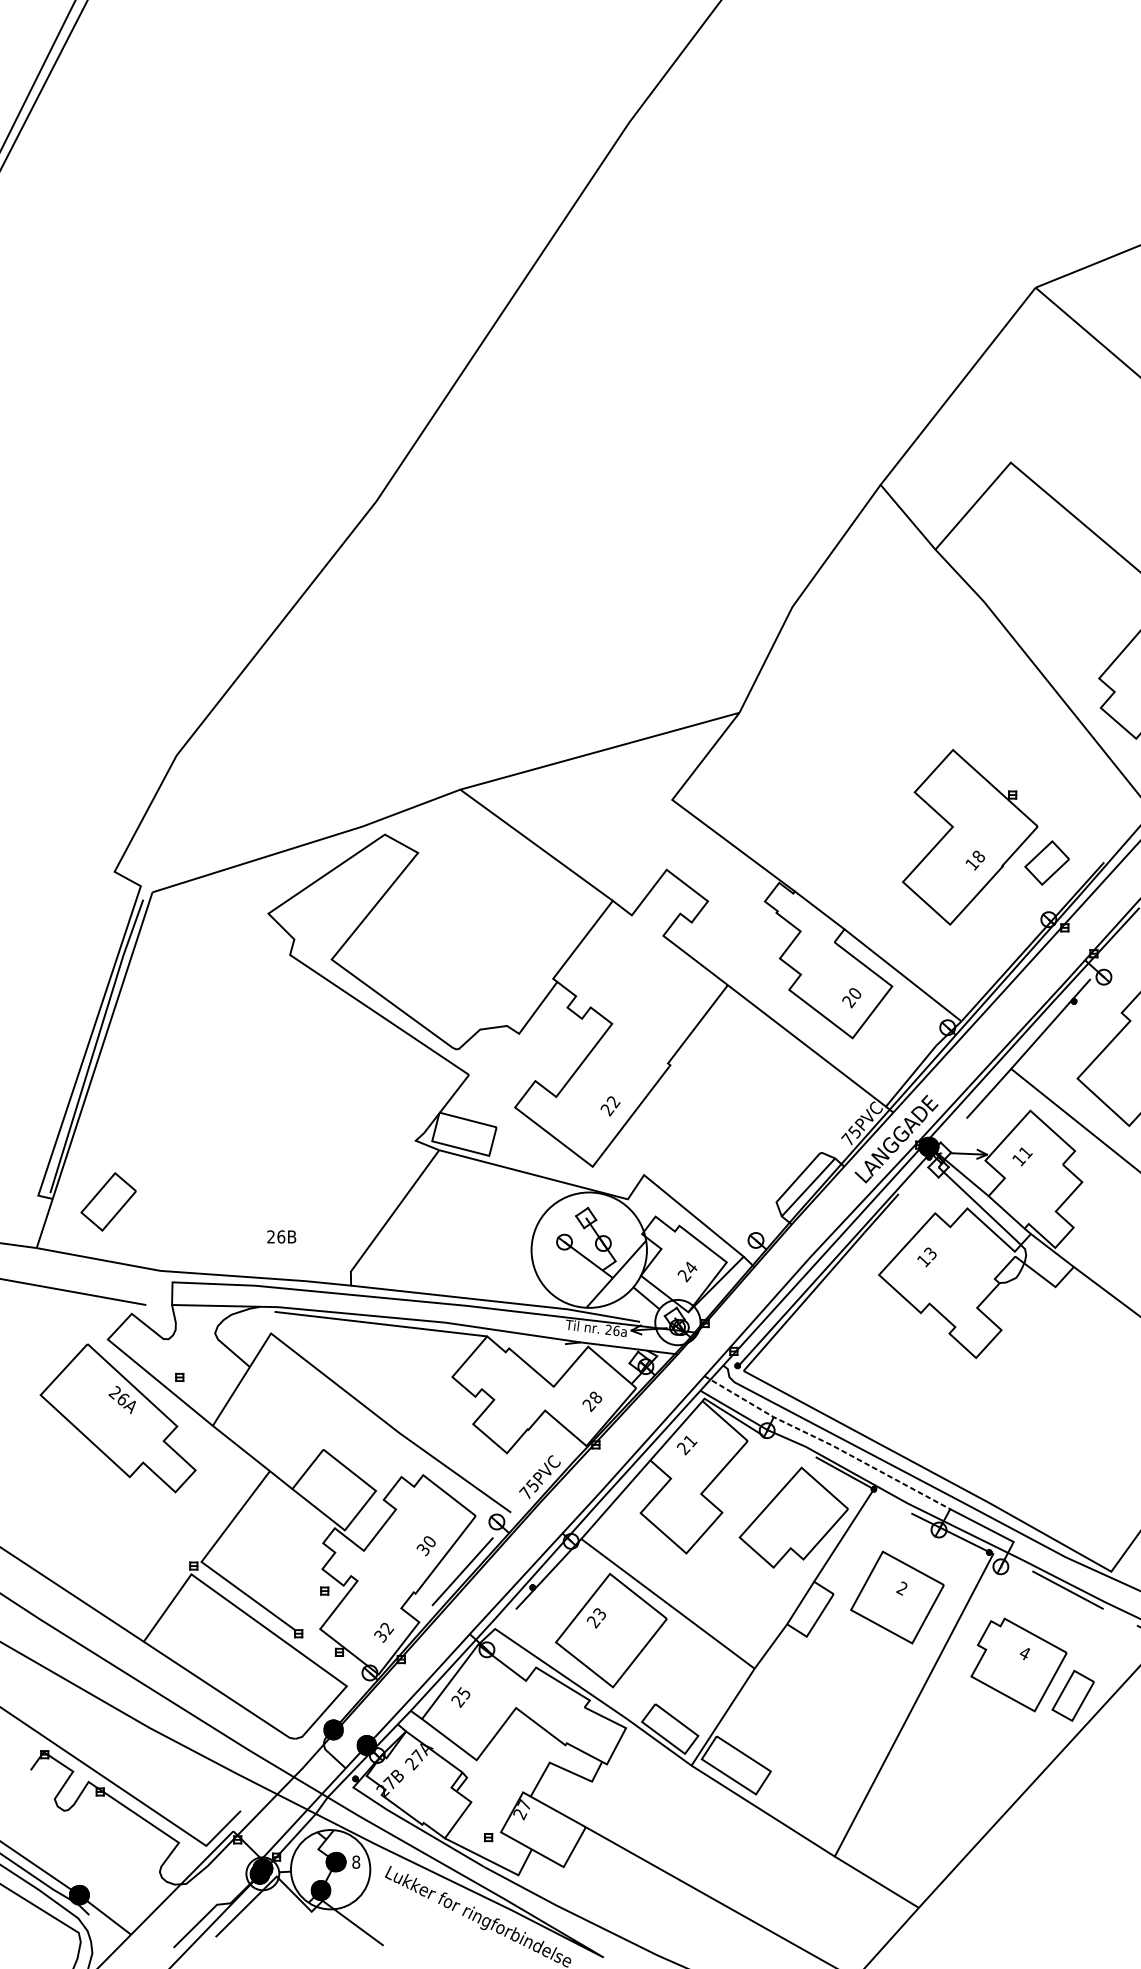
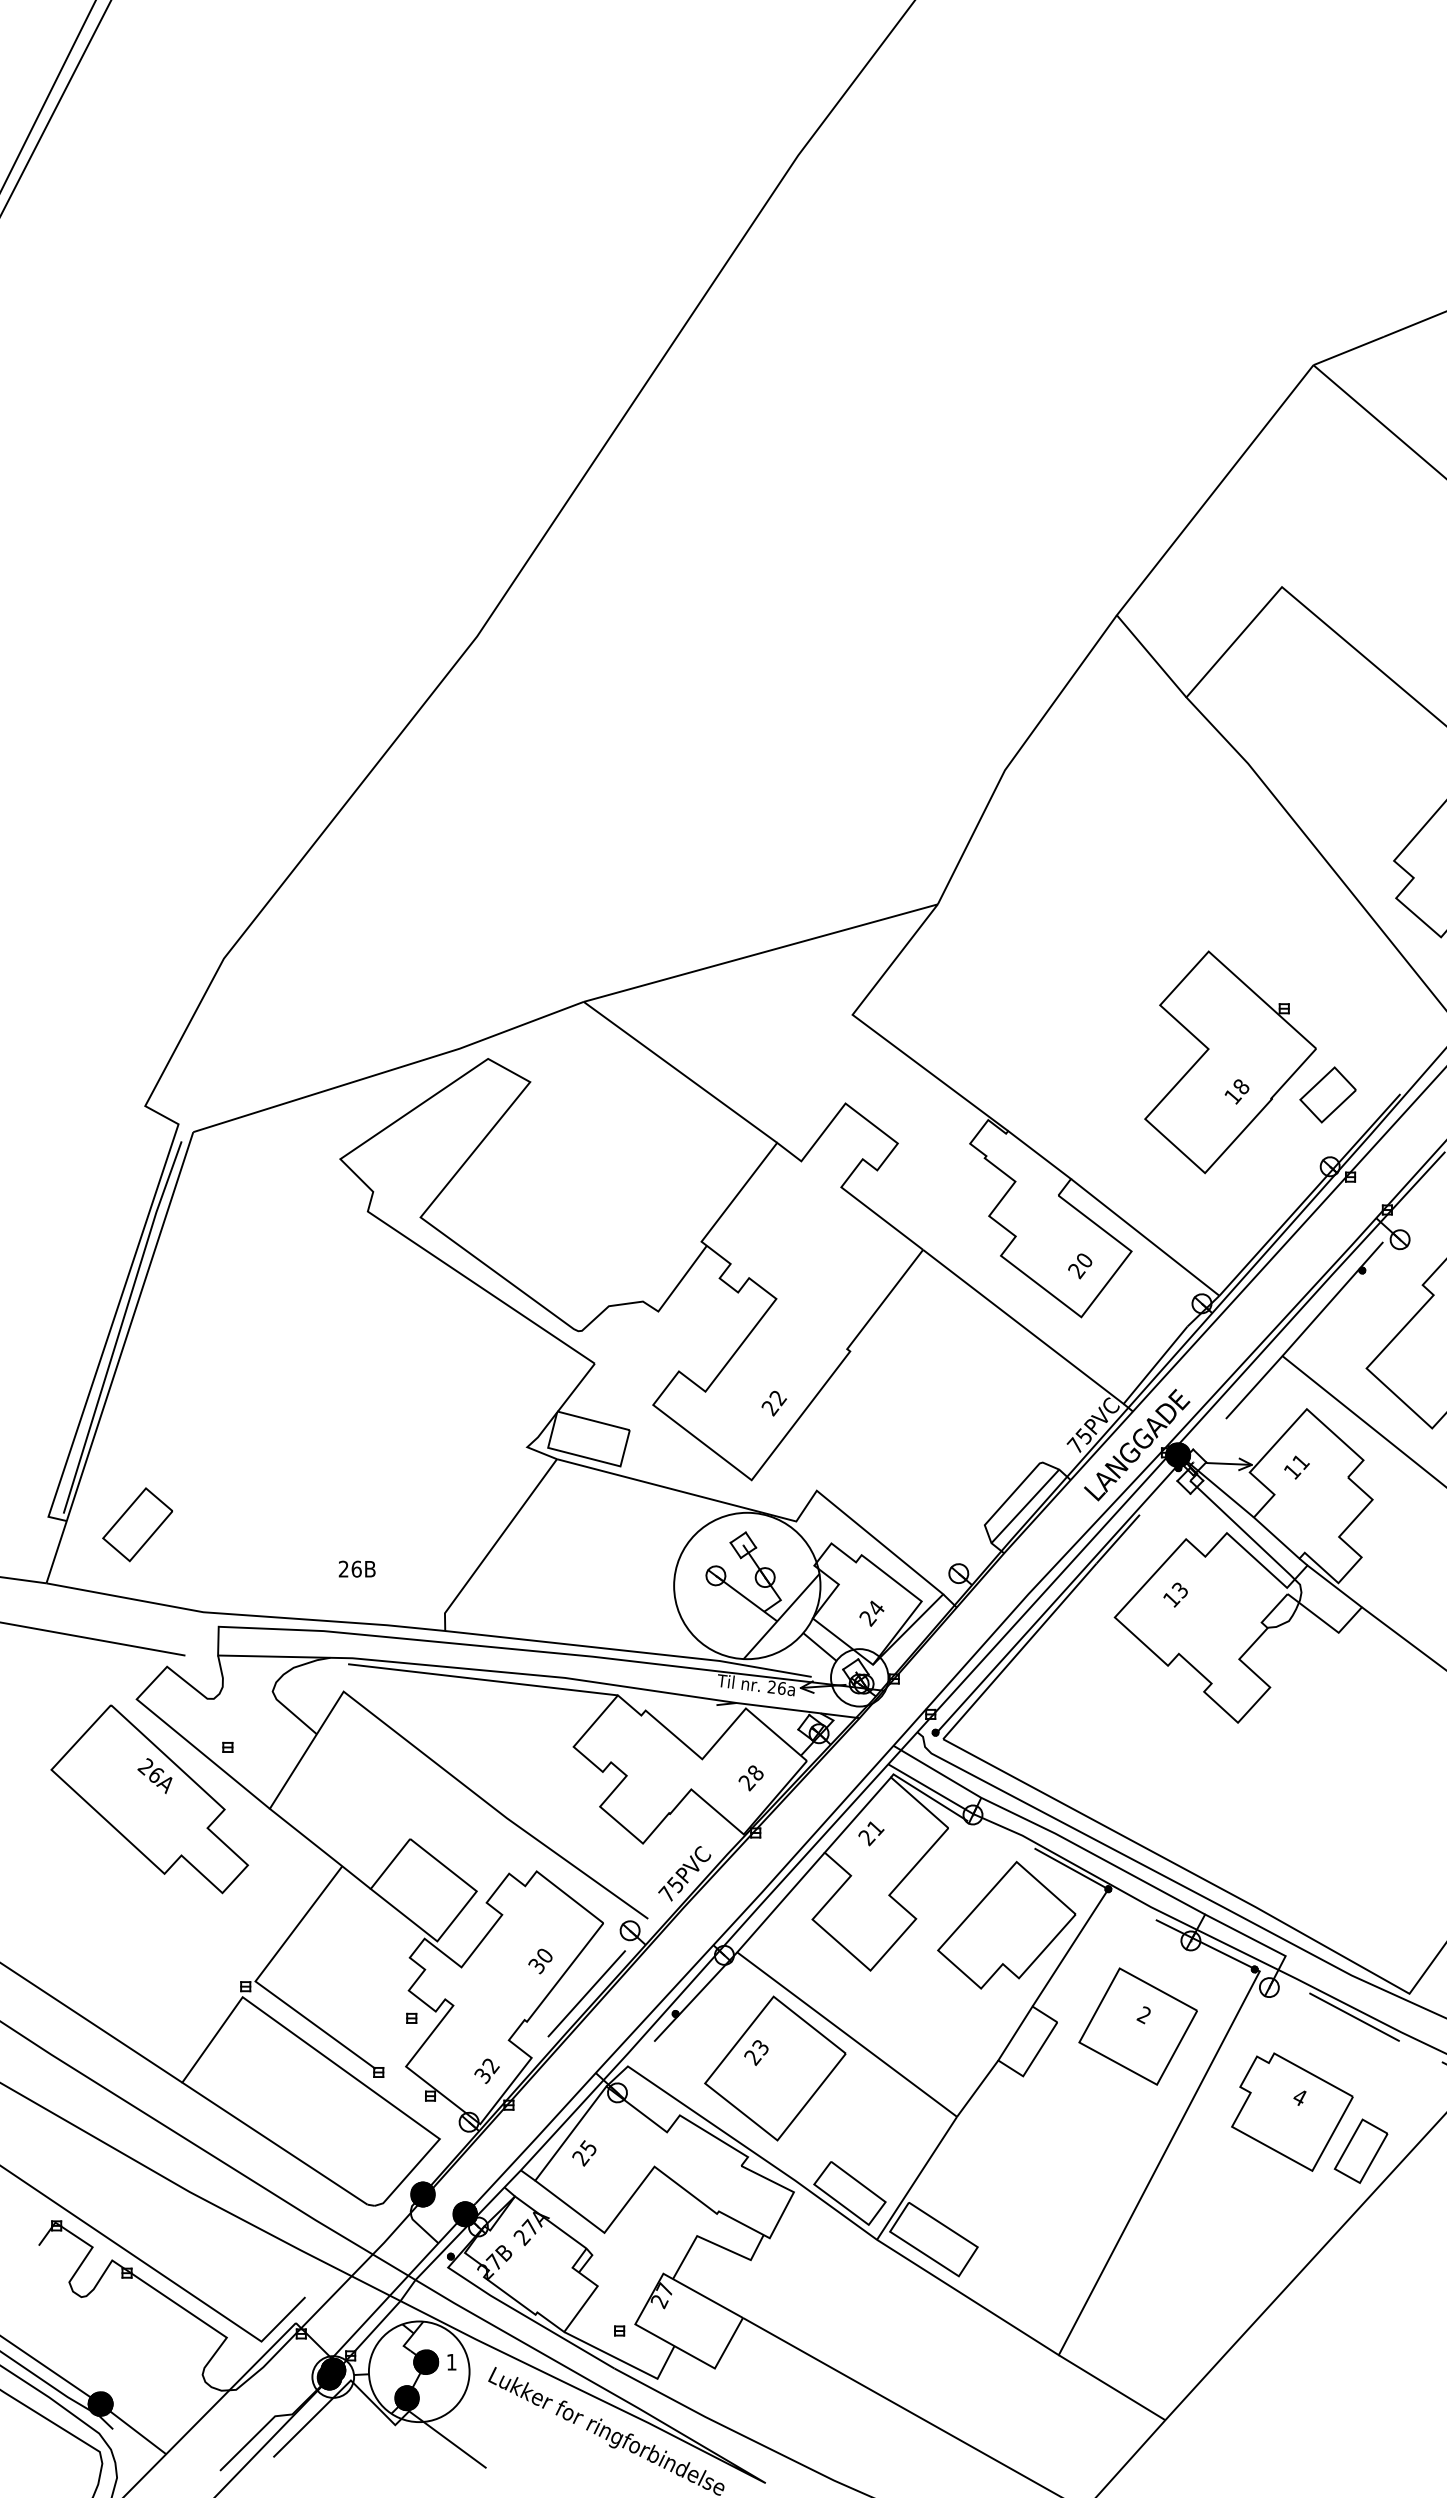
line: (827, 1442) -> (1049, 1830), dashed -> solid
text: (356, 1861) -> (451, 2361), 8 -> 1

